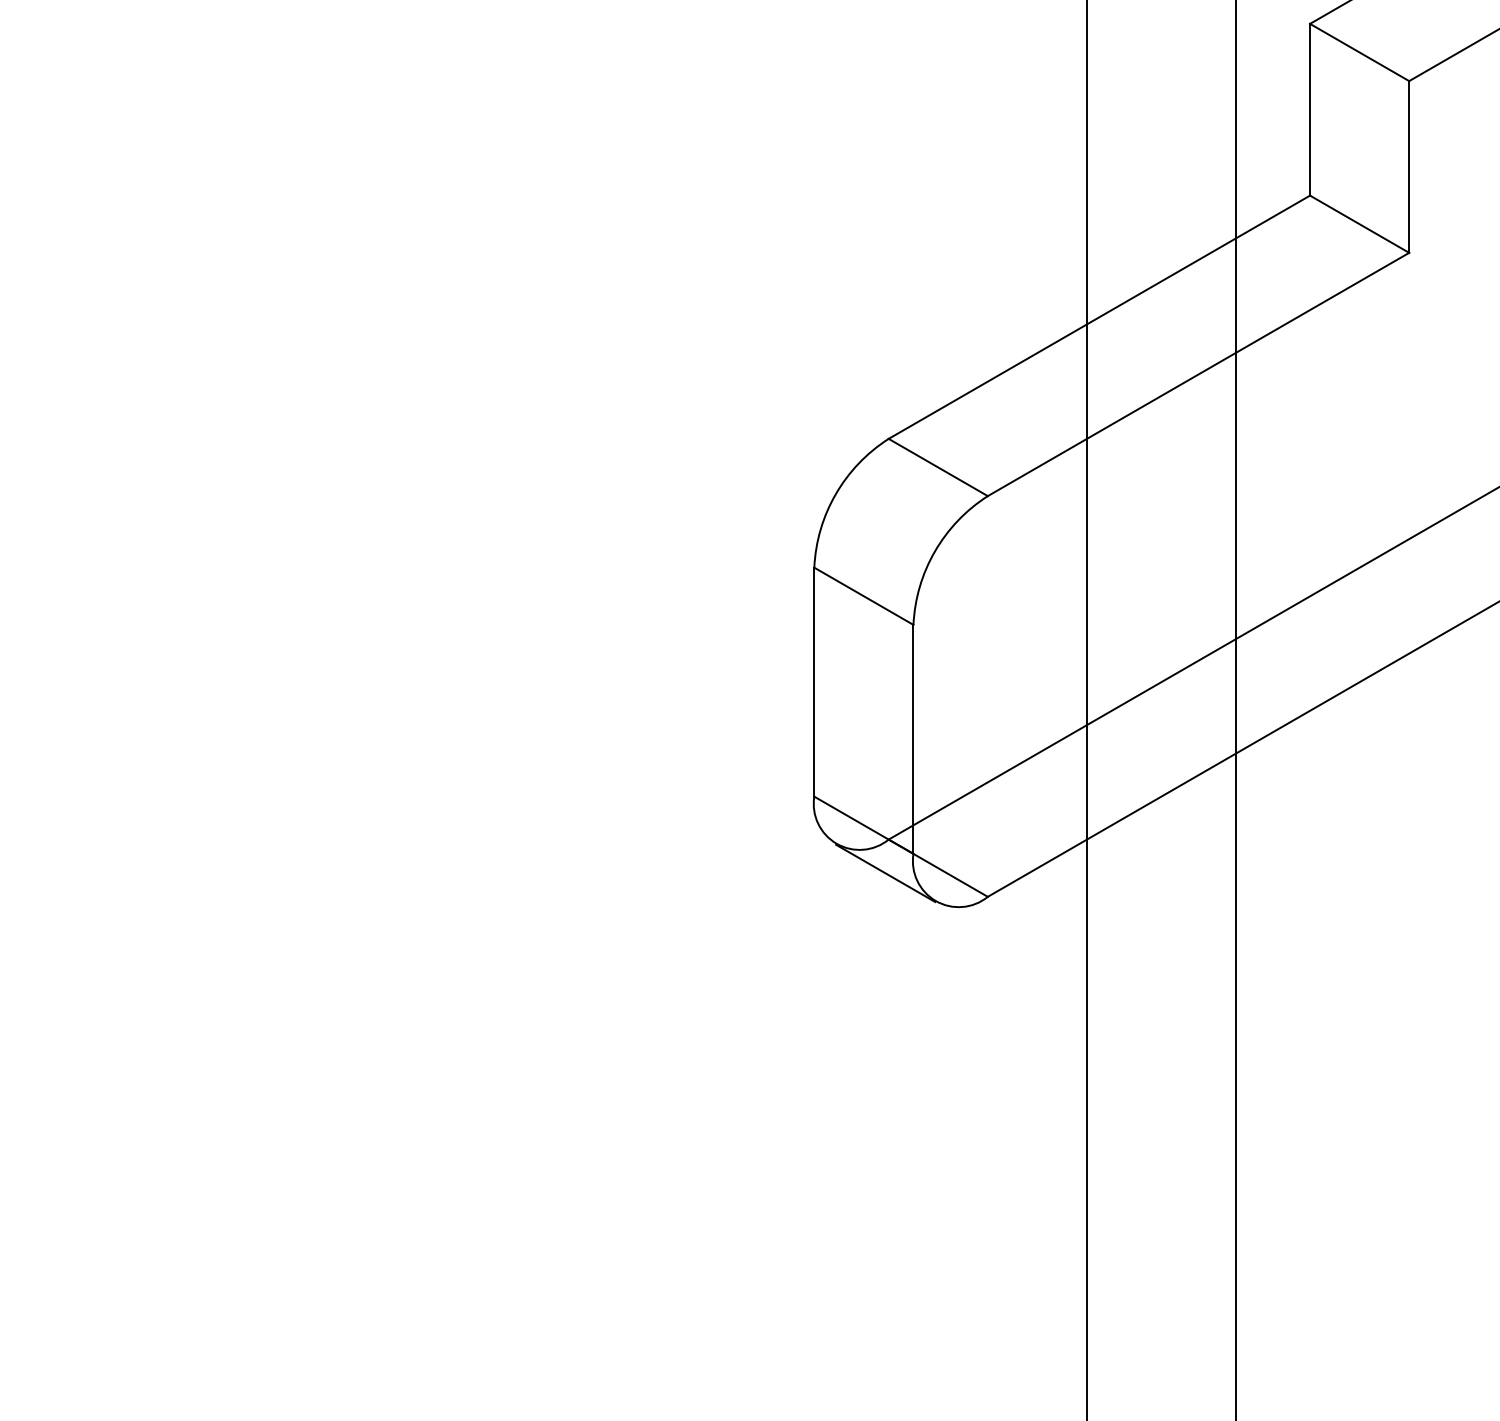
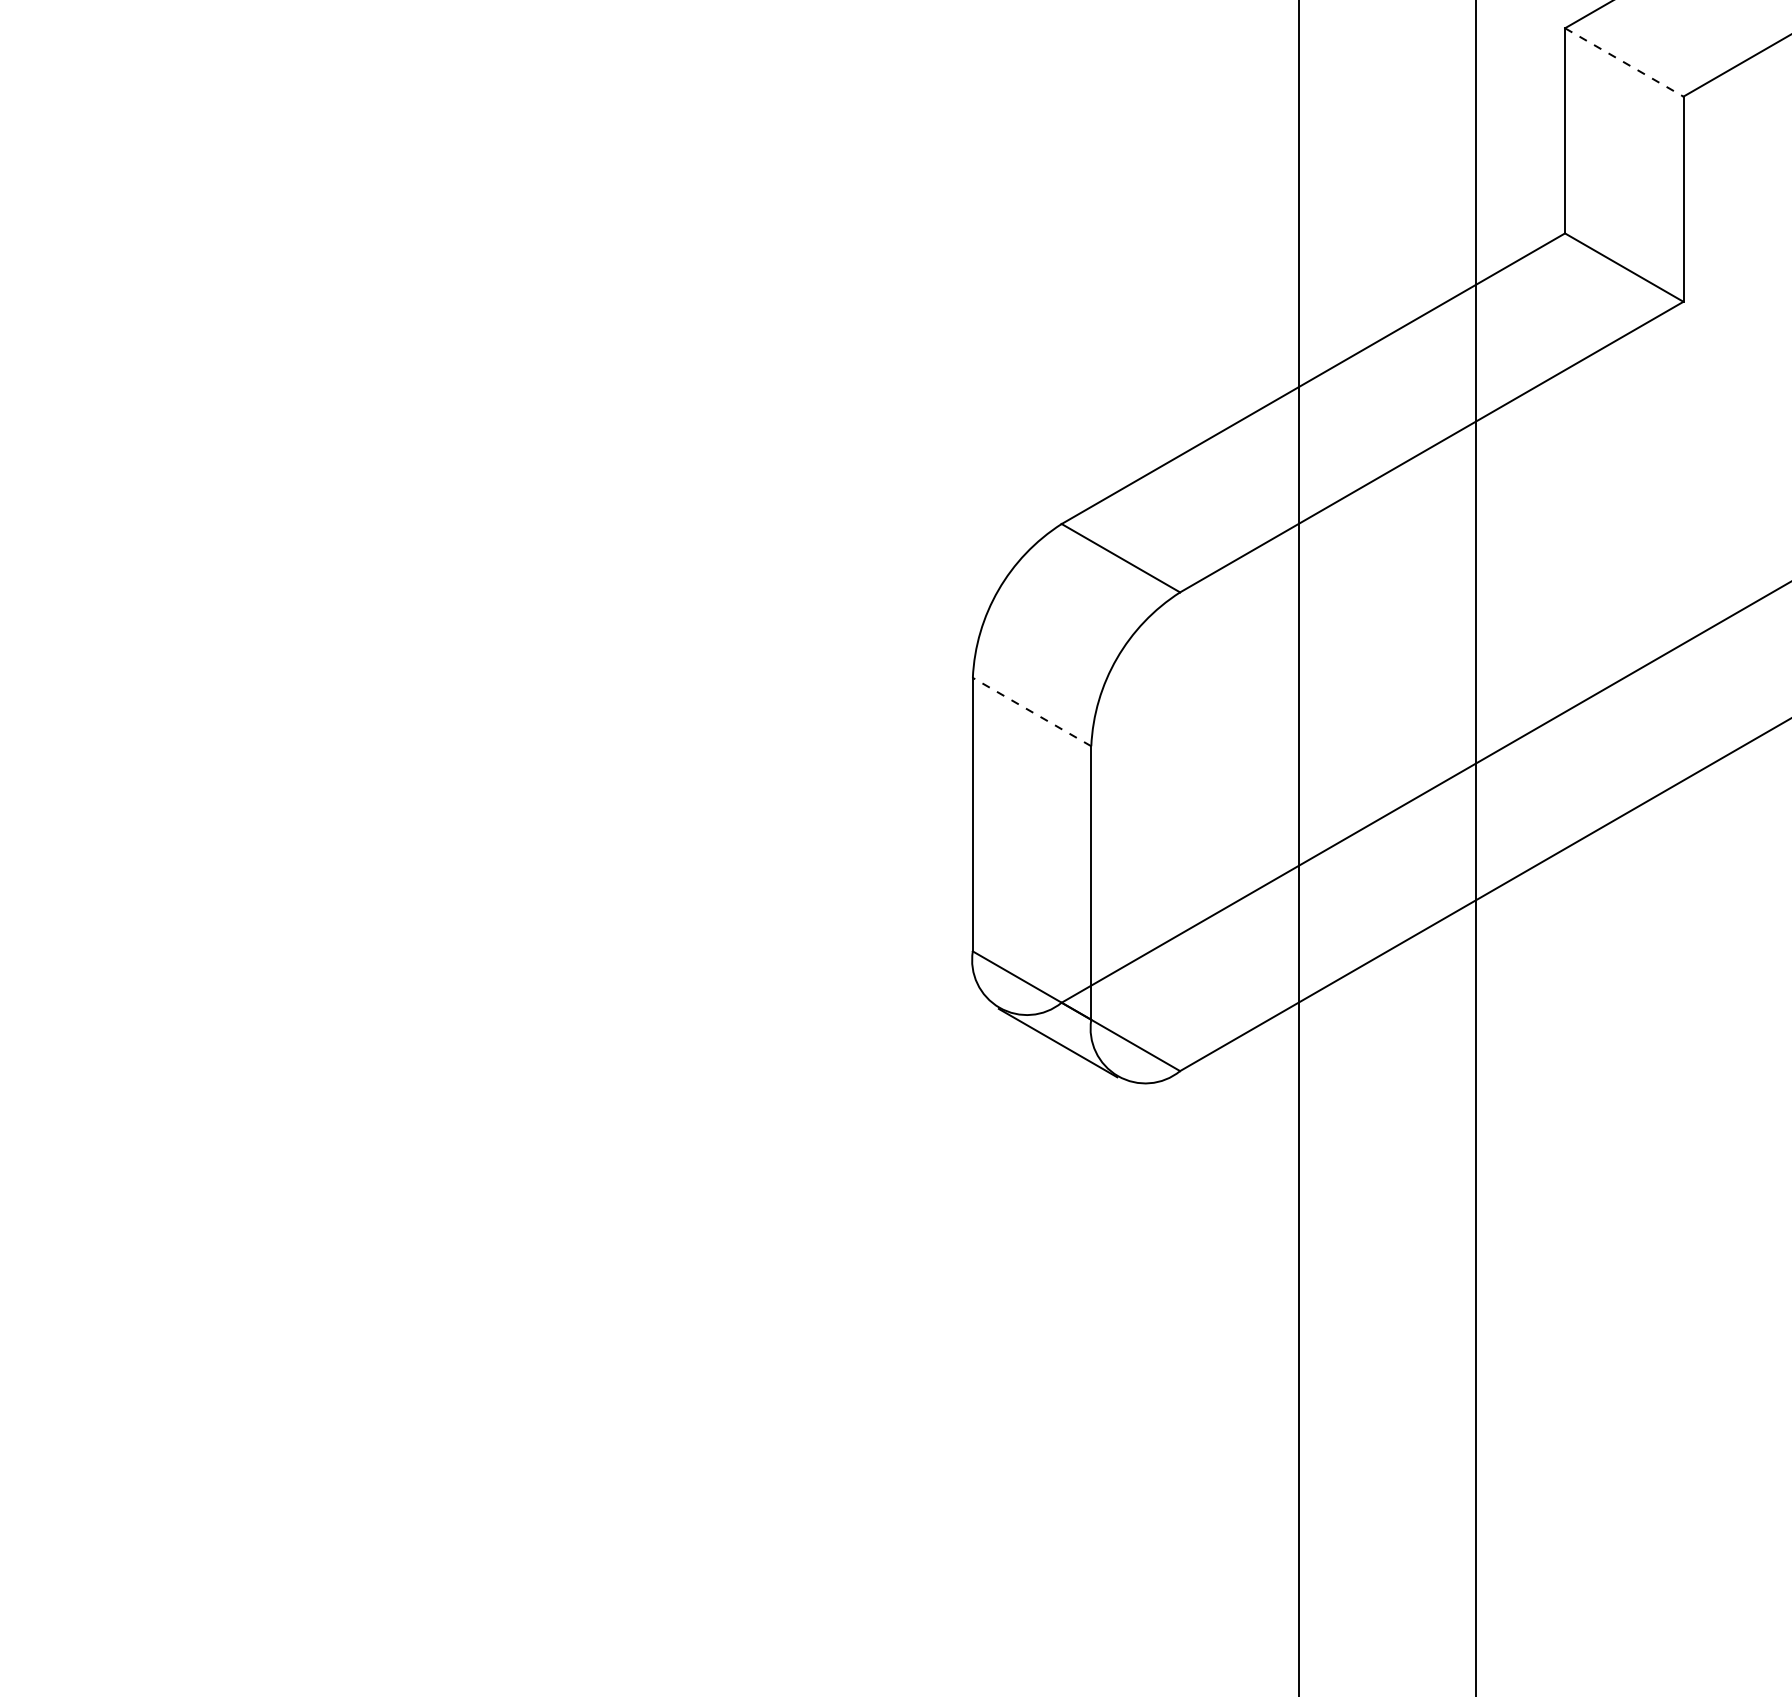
line: (1359, 52) -> (1624, 62), solid -> dashed
line: (863, 595) -> (1031, 711), solid -> dashed

